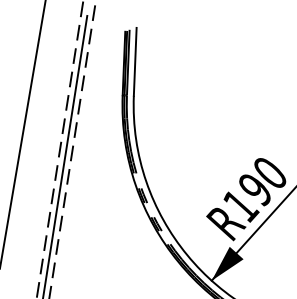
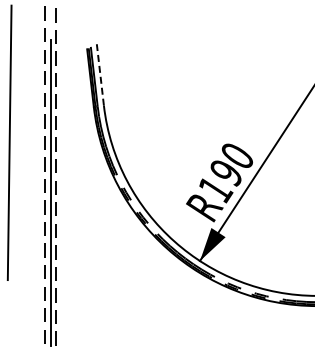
line: (135, 61) -> (100, 74), solid -> dashed

